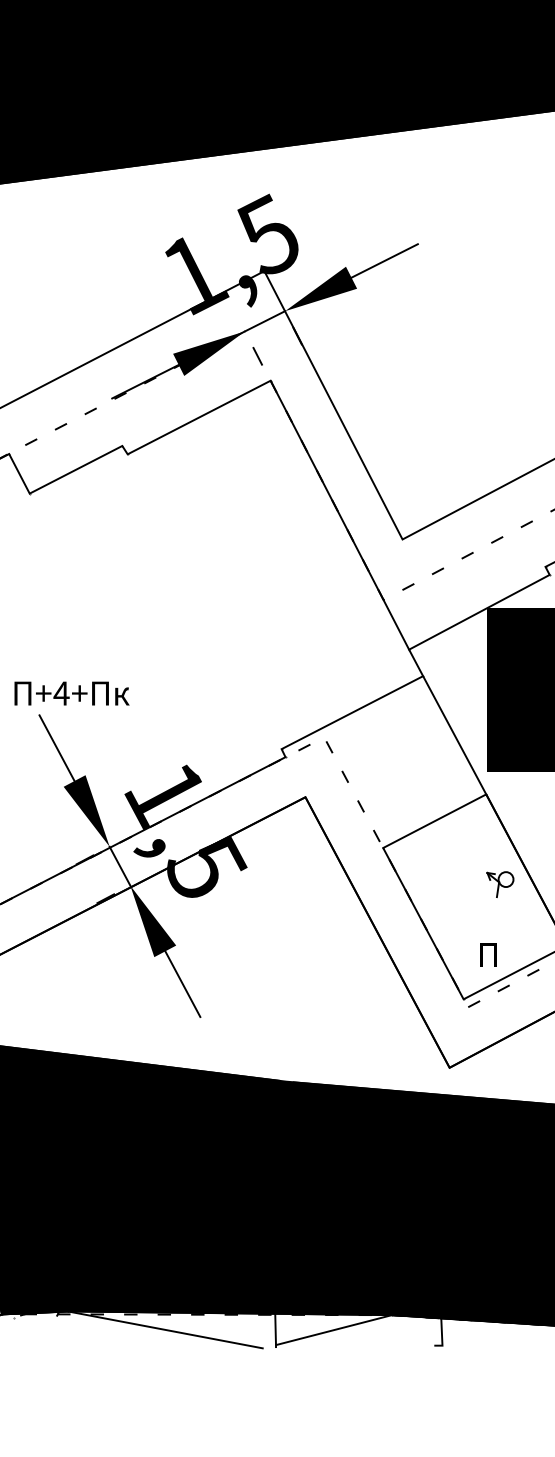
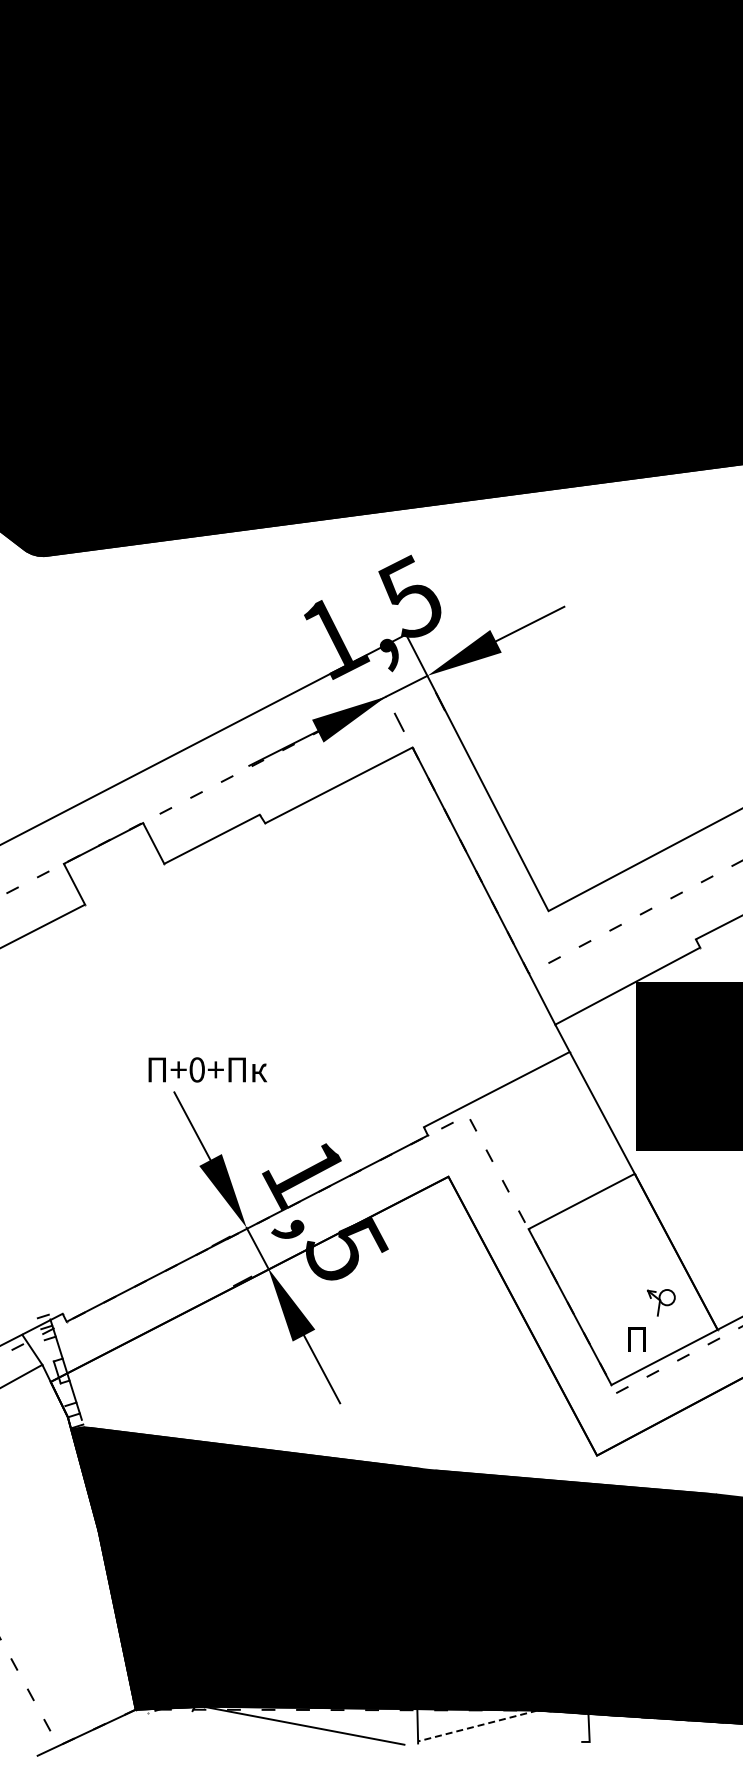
text: (60, 693) -> (196, 1069), +4+ -> +0+
part: (500, 884) -> (661, 1302), moved
line: (333, 1329) -> (477, 1725), solid -> dashed

